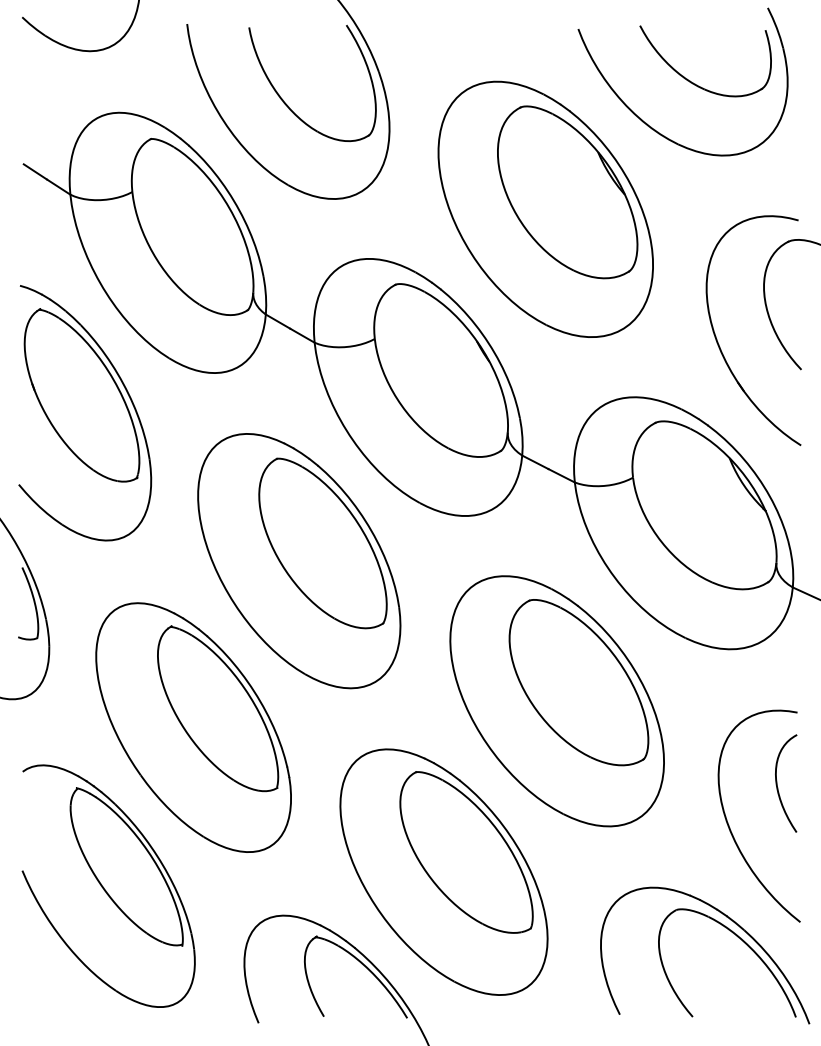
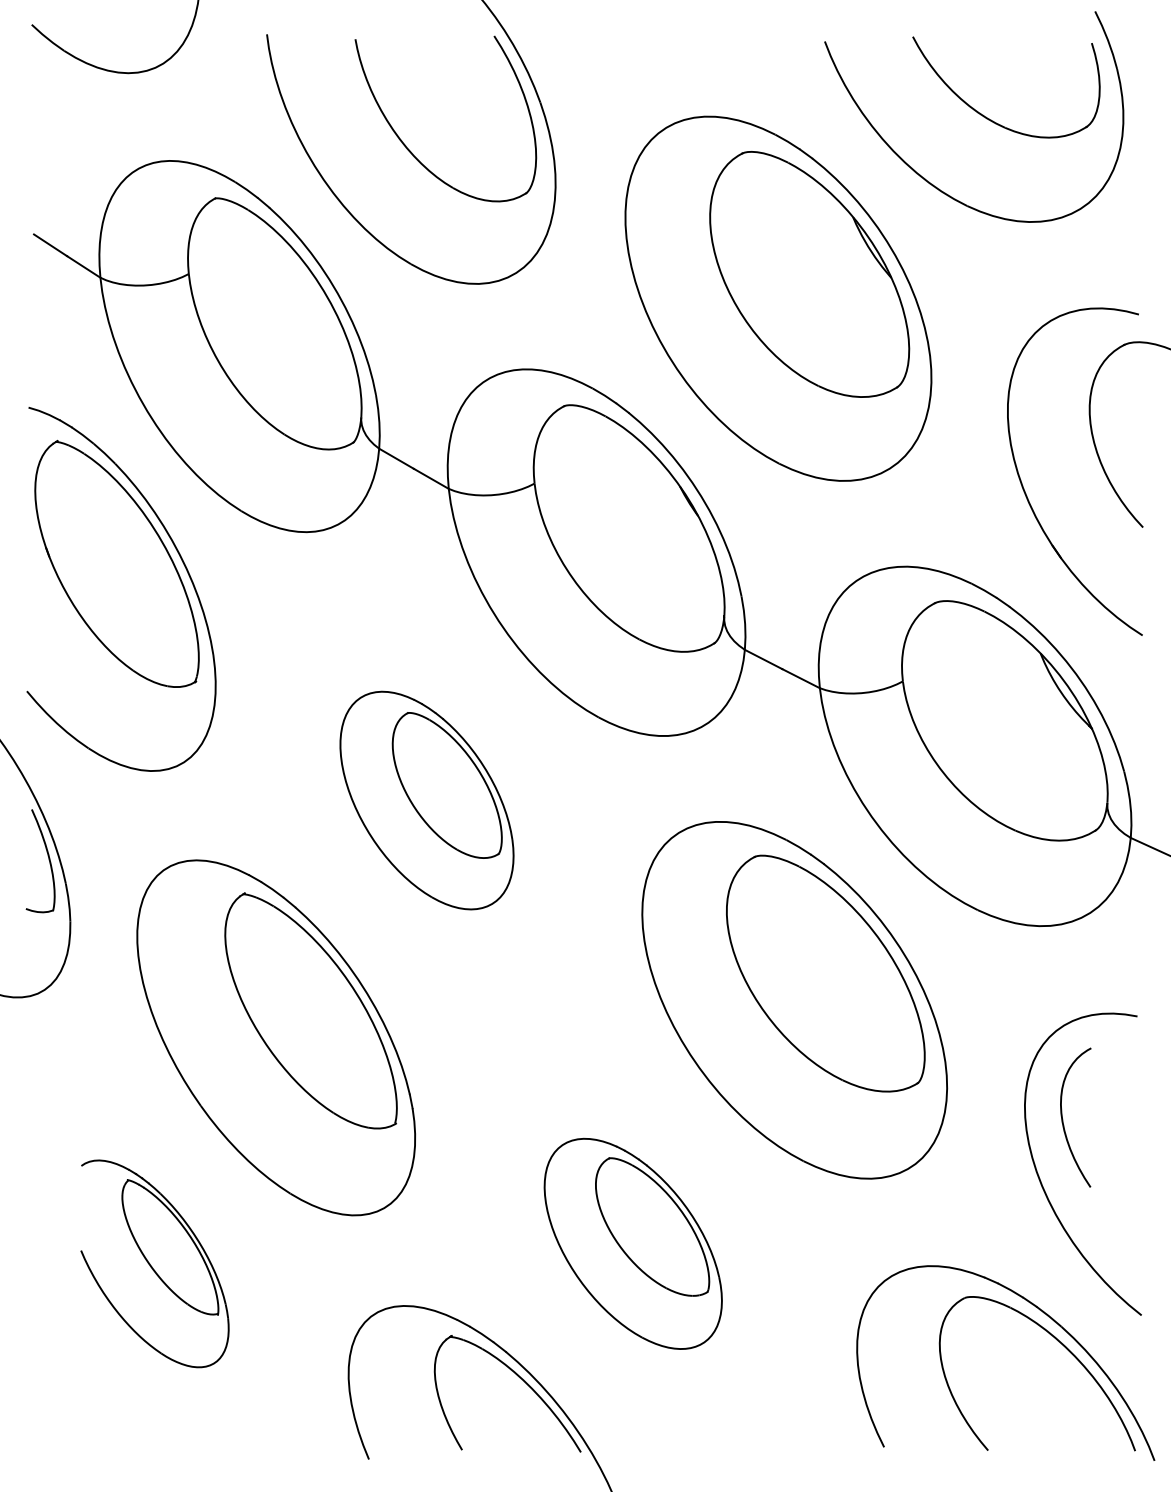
part: (299, 561) -> (427, 800), size x0.6
curve: (778, 787) -> (1064, 1123), moved
part: (443, 871) -> (632, 1243), size x0.6
part: (108, 885) -> (154, 1262), size x0.6

